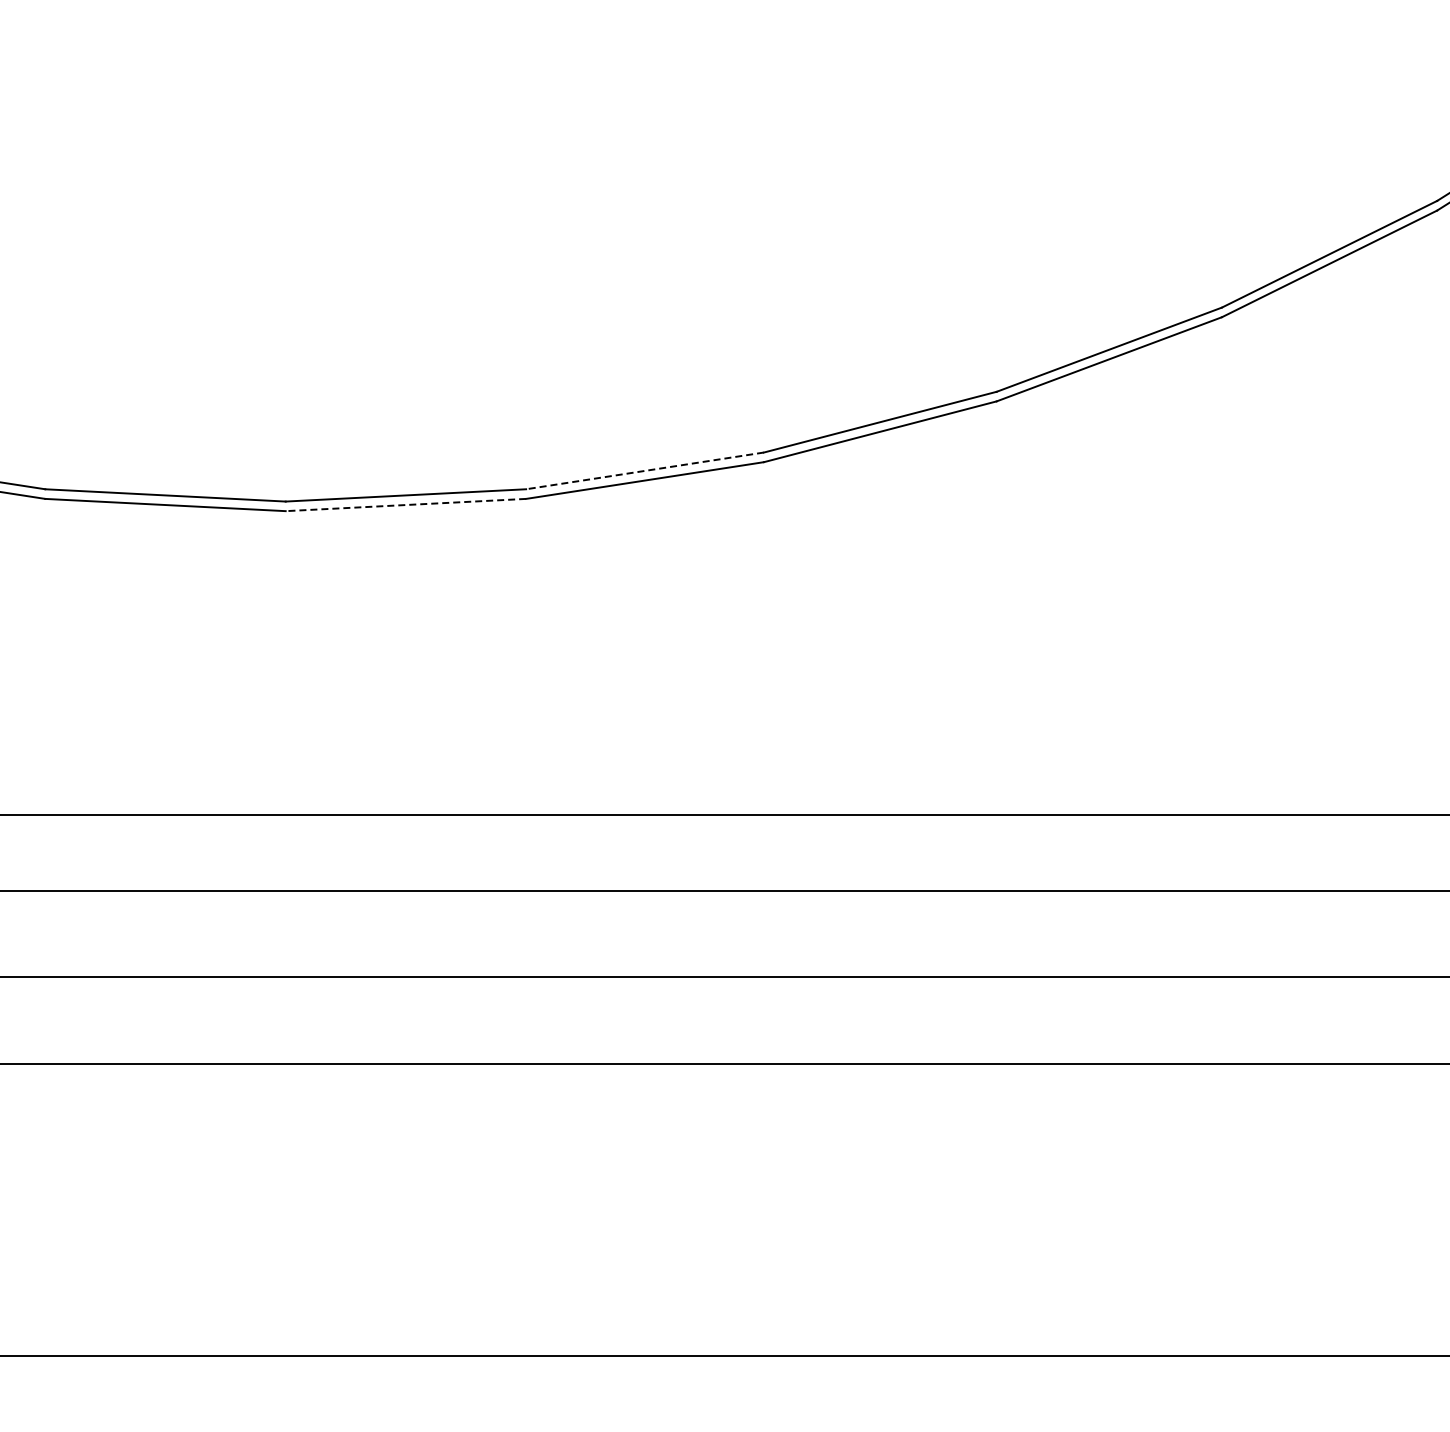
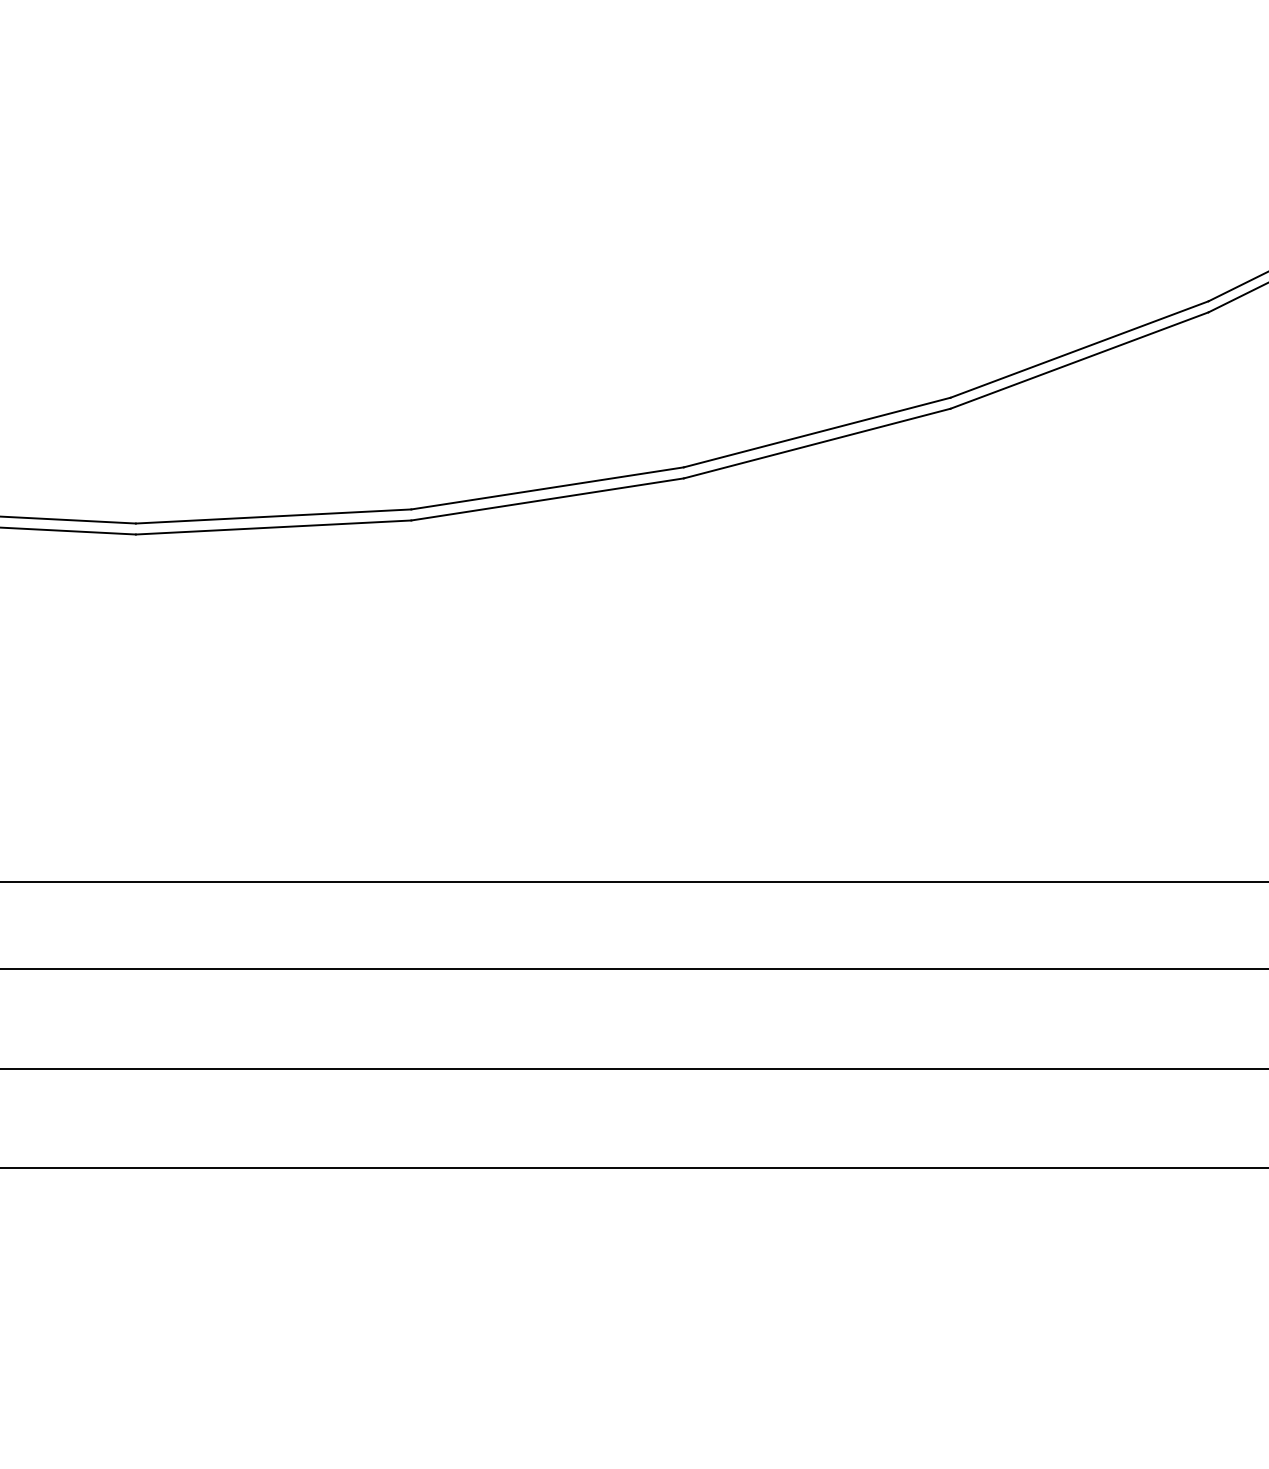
line: (644, 470) -> (546, 487), dashed -> solid
line: (405, 505) -> (273, 528), dashed -> solid

